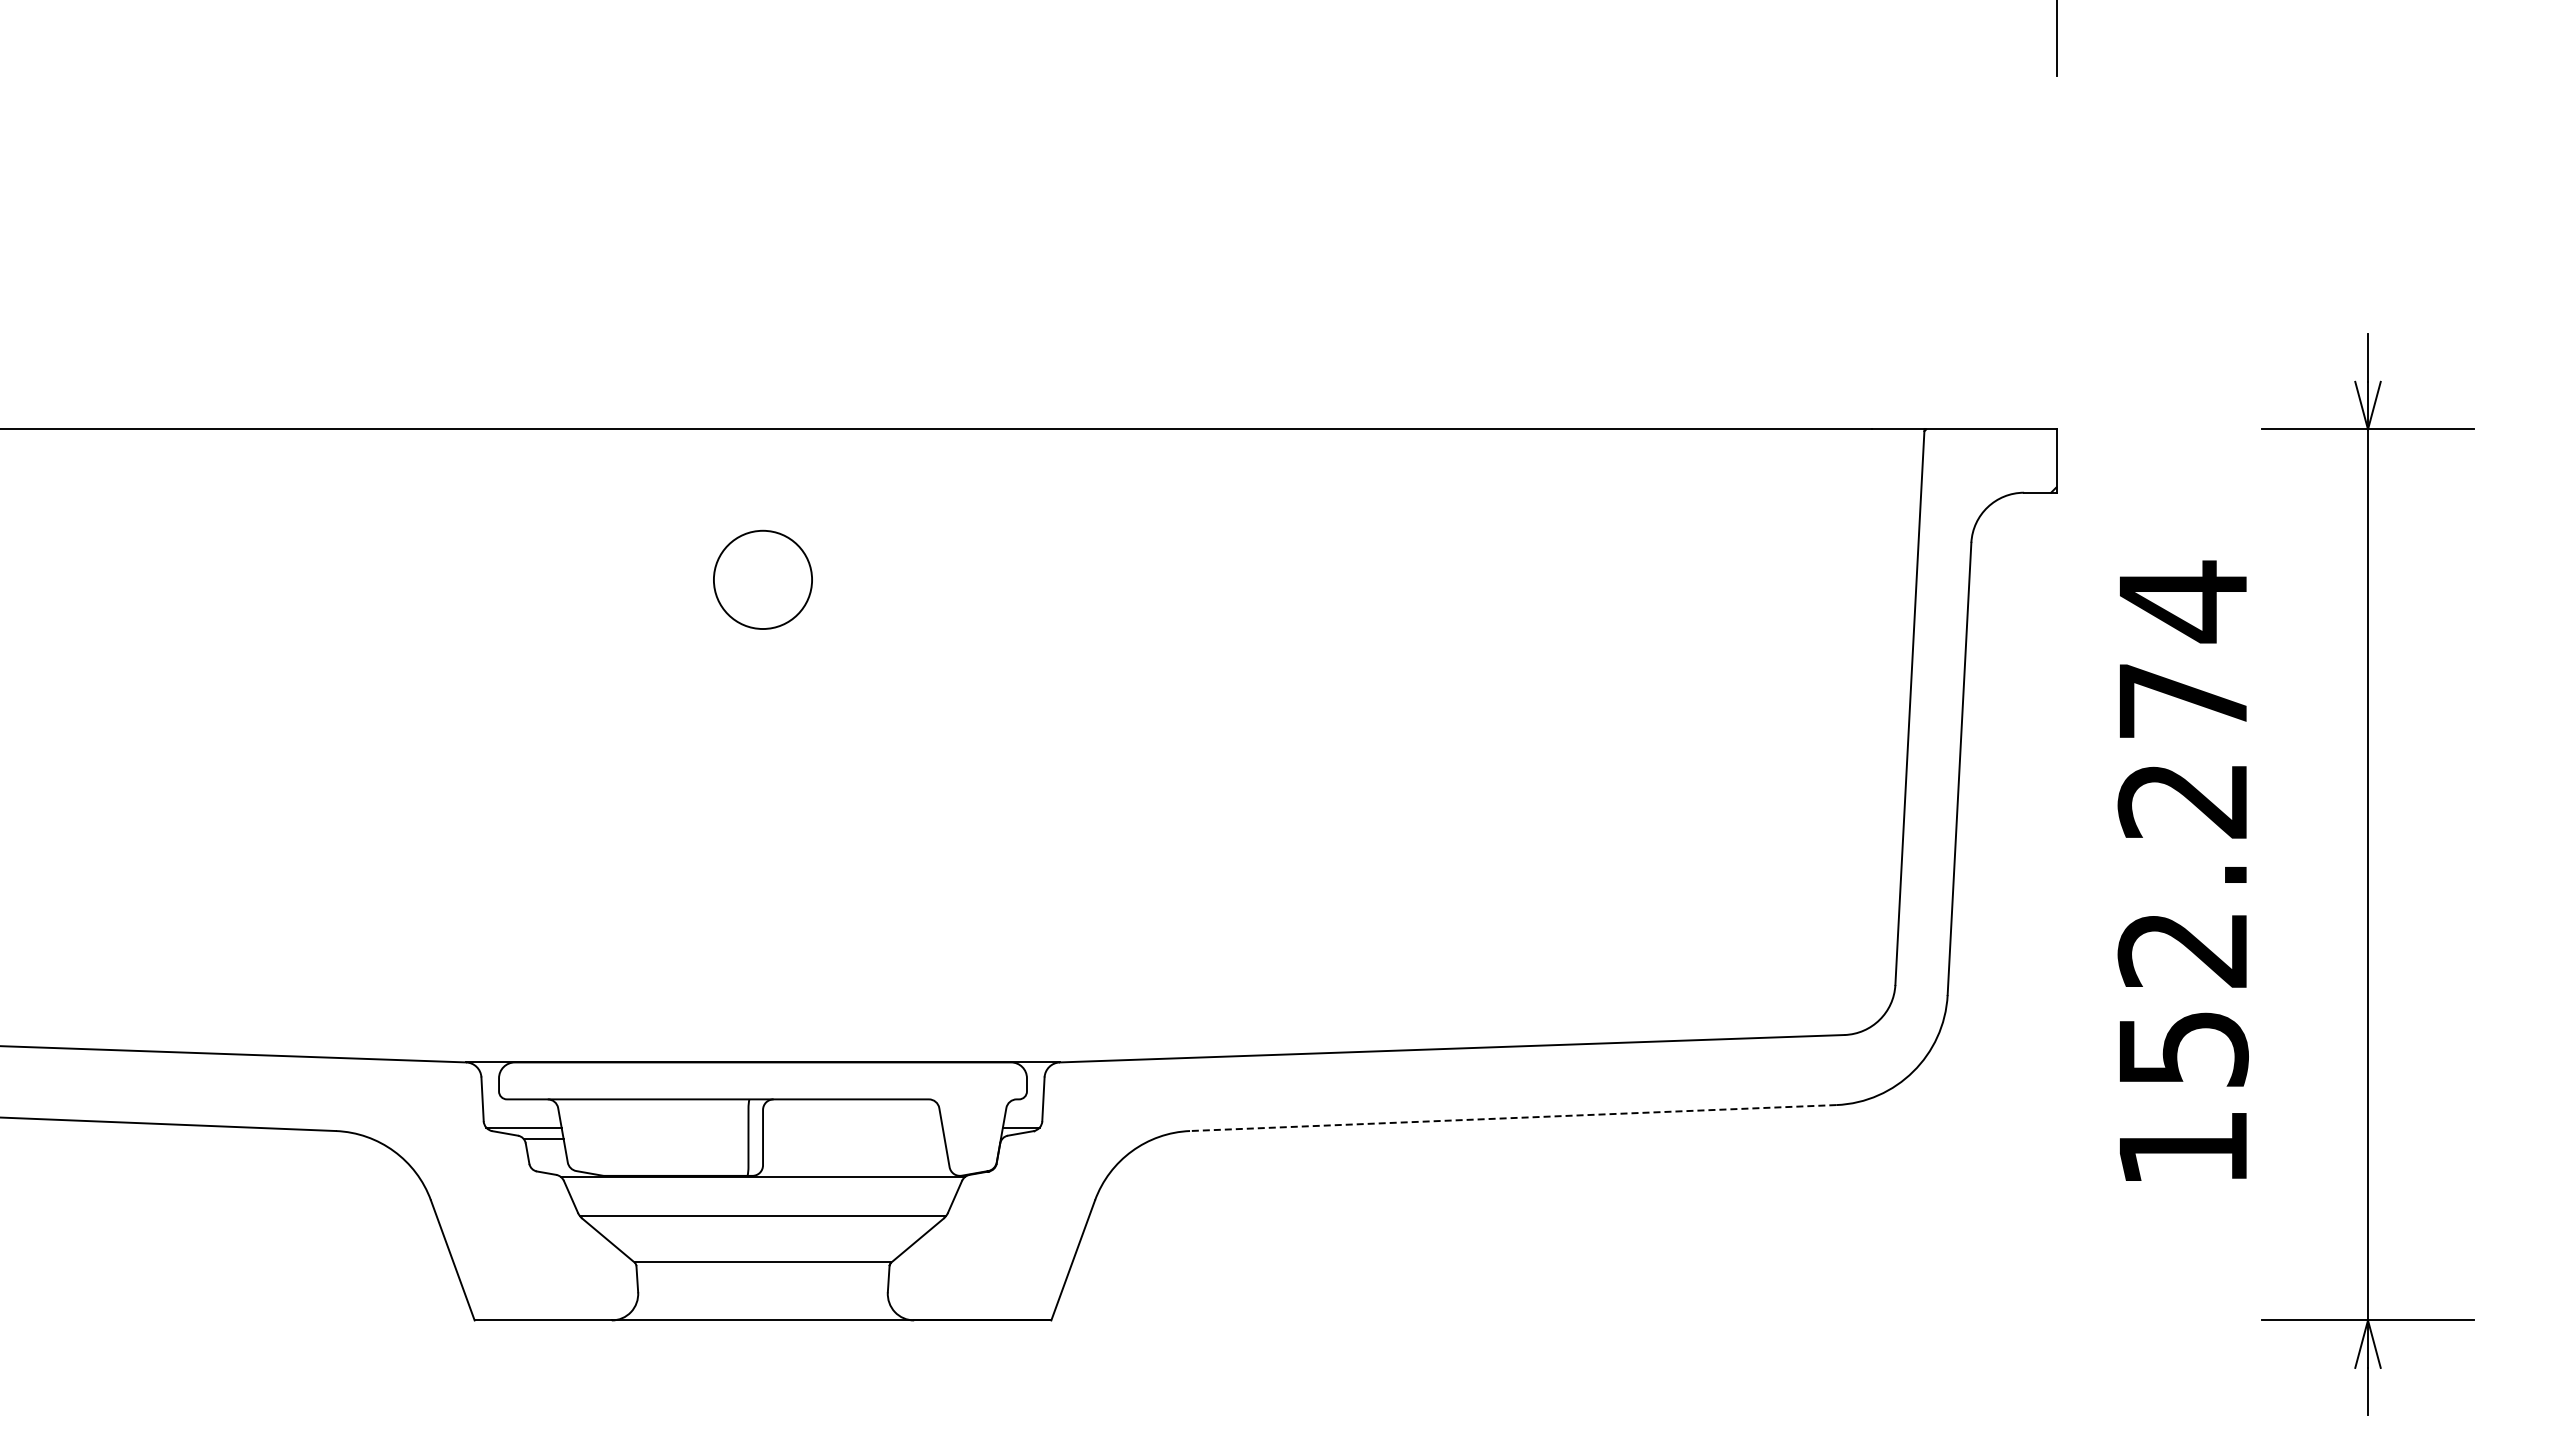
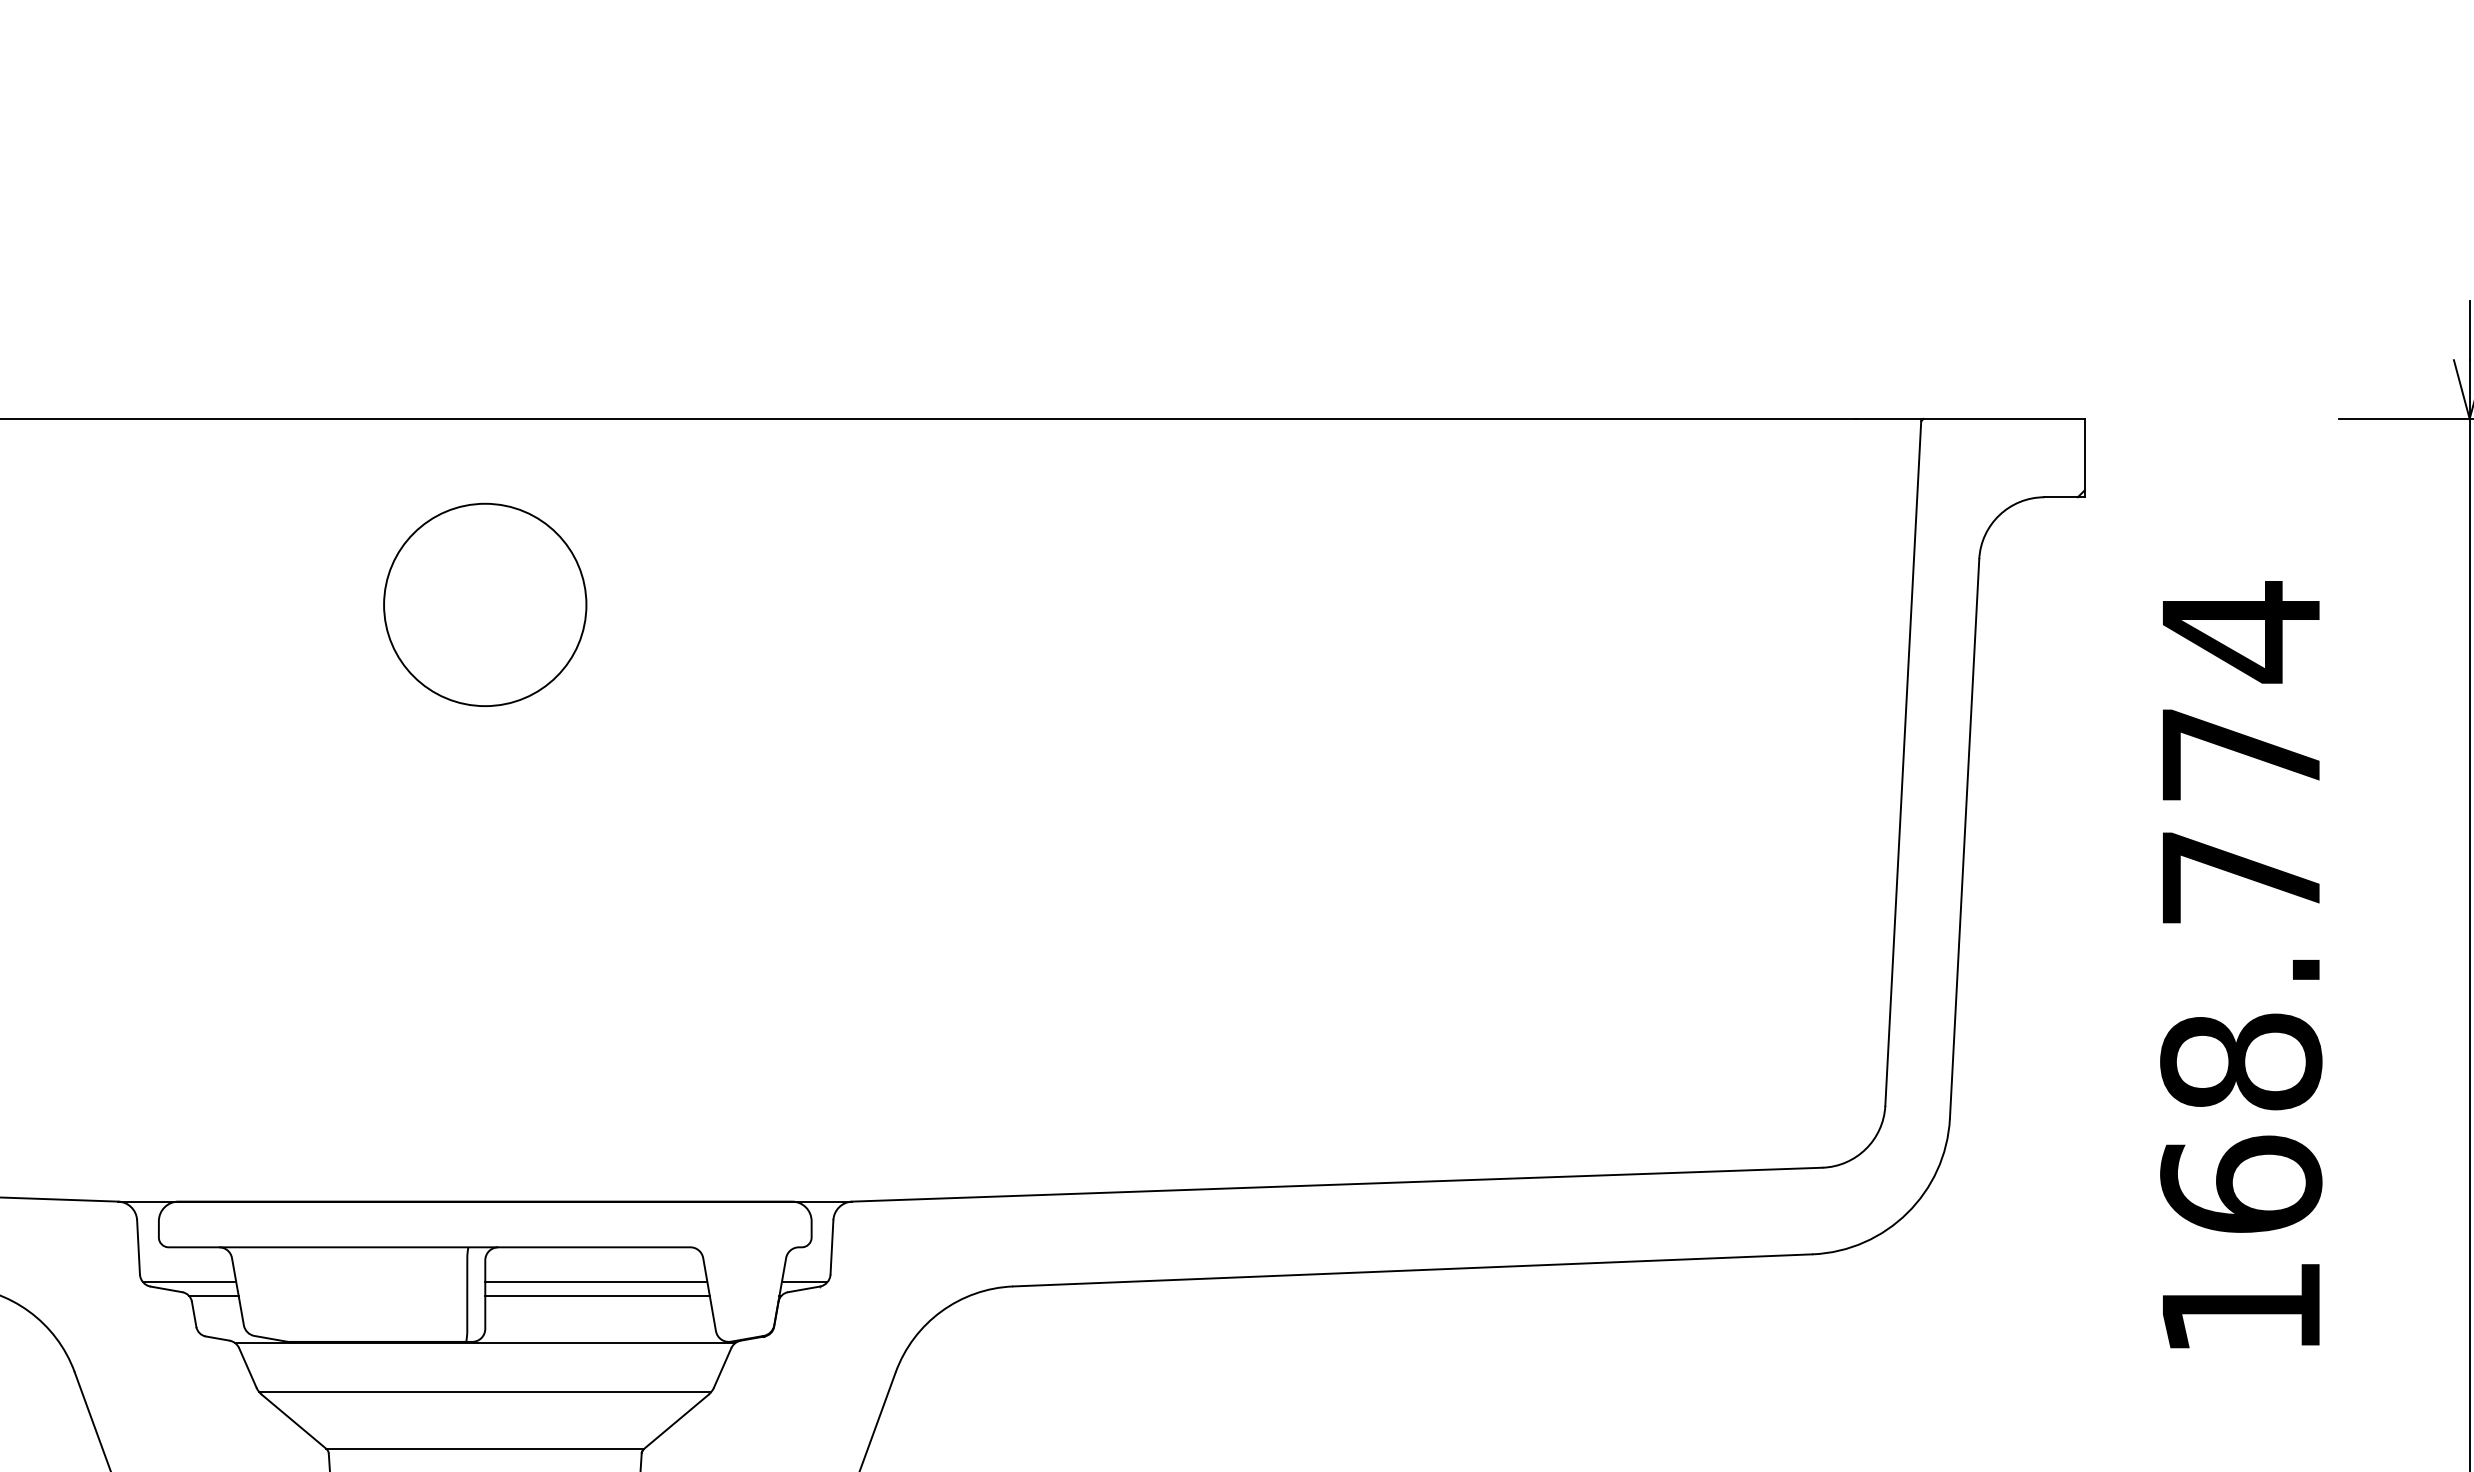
circle: (762, 579) -> (484, 604), size x1.67
text: (2182, 925) -> (2240, 1032), 152.274 -> 168.774
line: (1512, 1118) -> (1411, 1270), dashed -> solid
line: (852, 1127) -> (595, 1282), added
line: (853, 1138) -> (597, 1295), added

